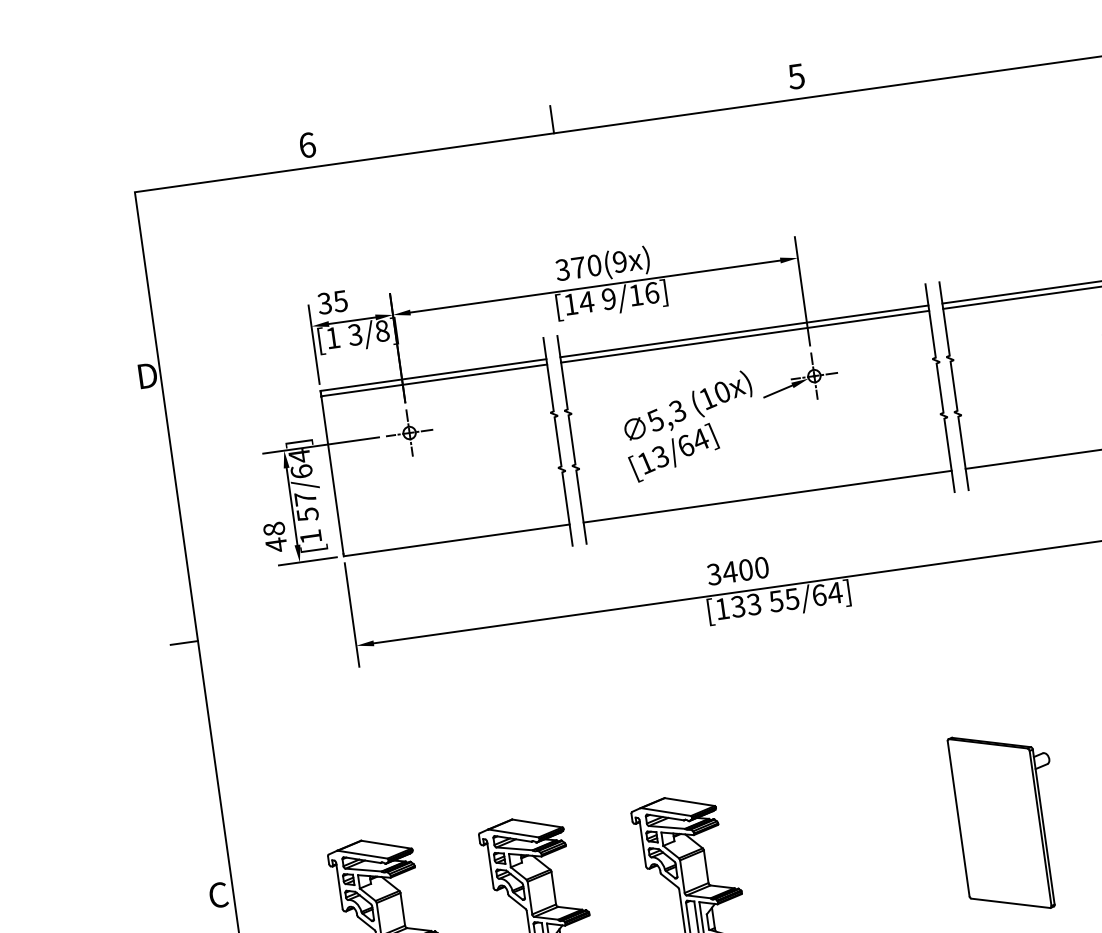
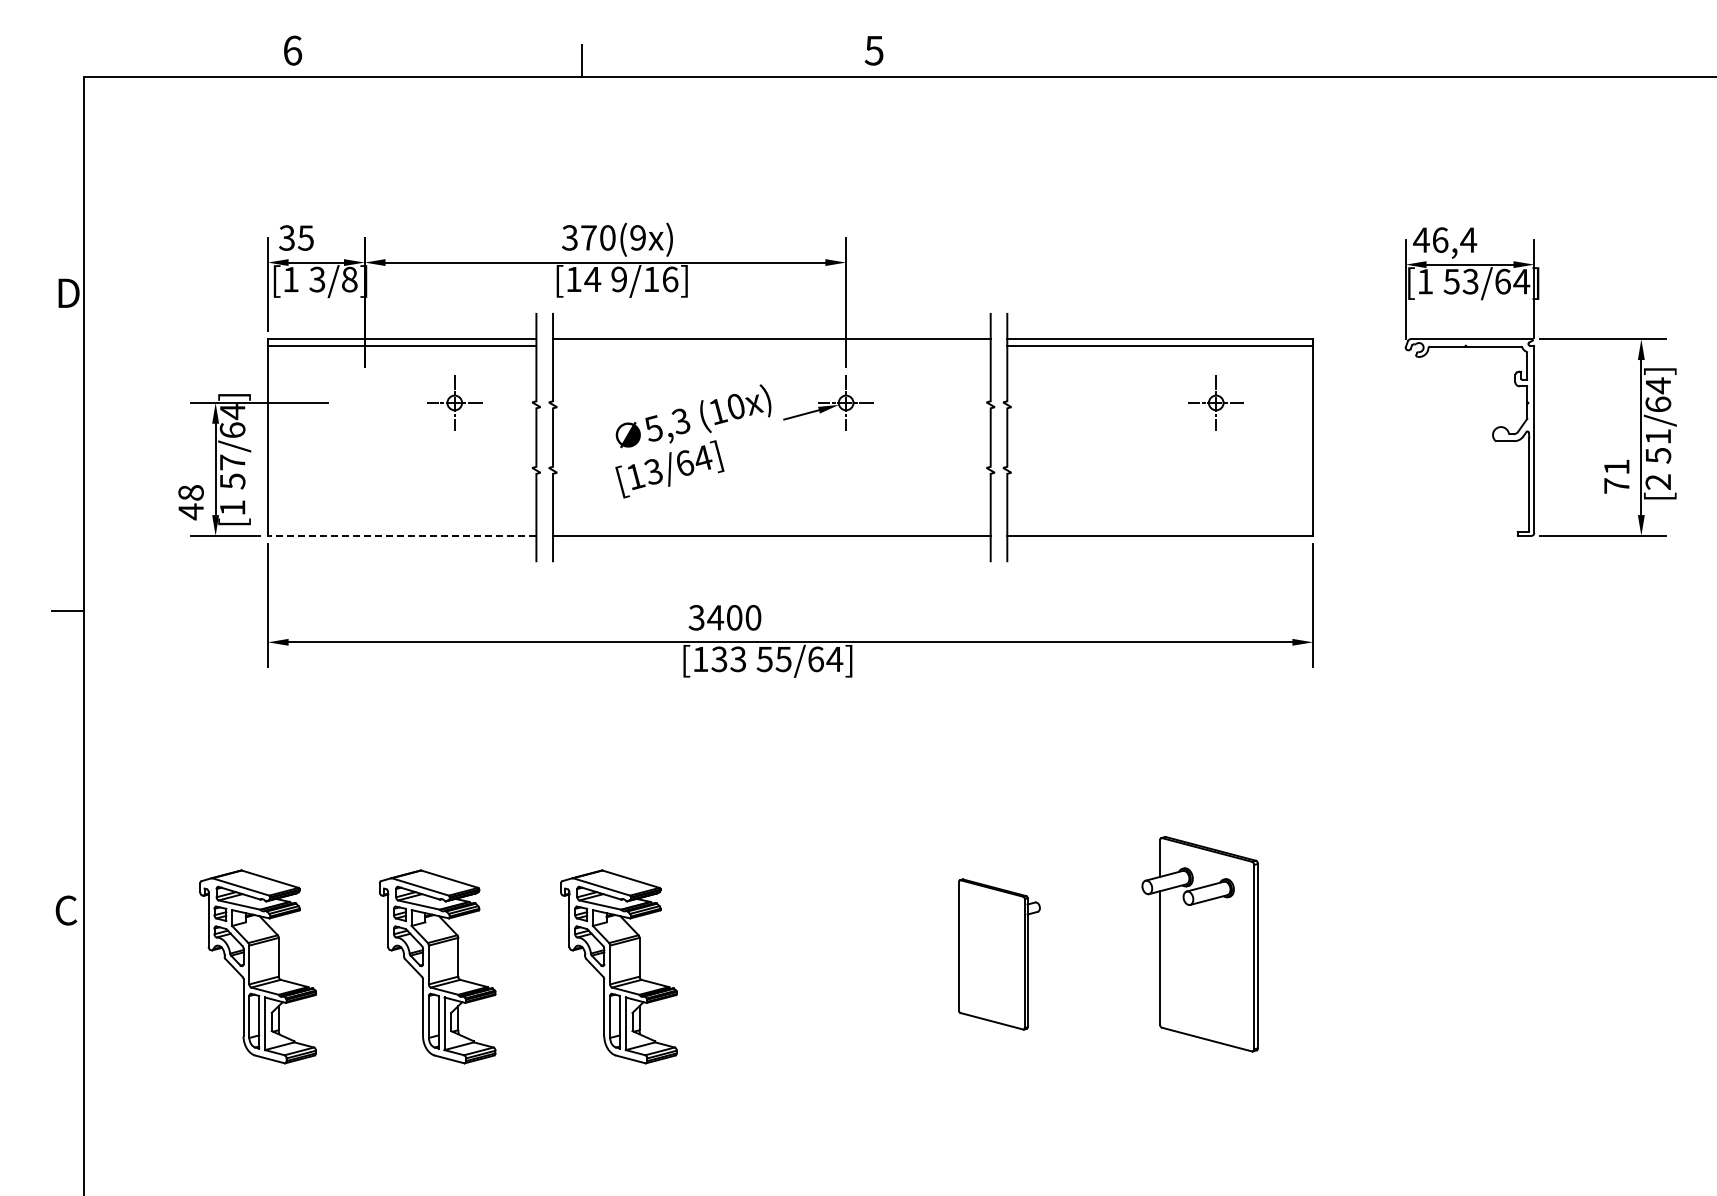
line: (744, 336) -> (771, 345), removed
part: (409, 432) -> (454, 402), moved
line: (456, 540) -> (401, 535), solid -> dashed
part: (1008, 821) -> (999, 954), size x0.7

